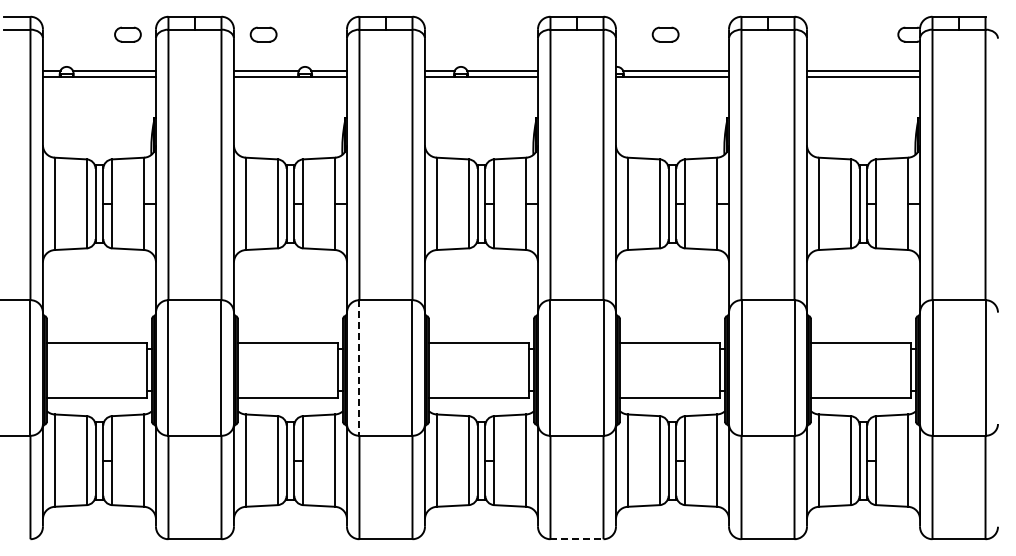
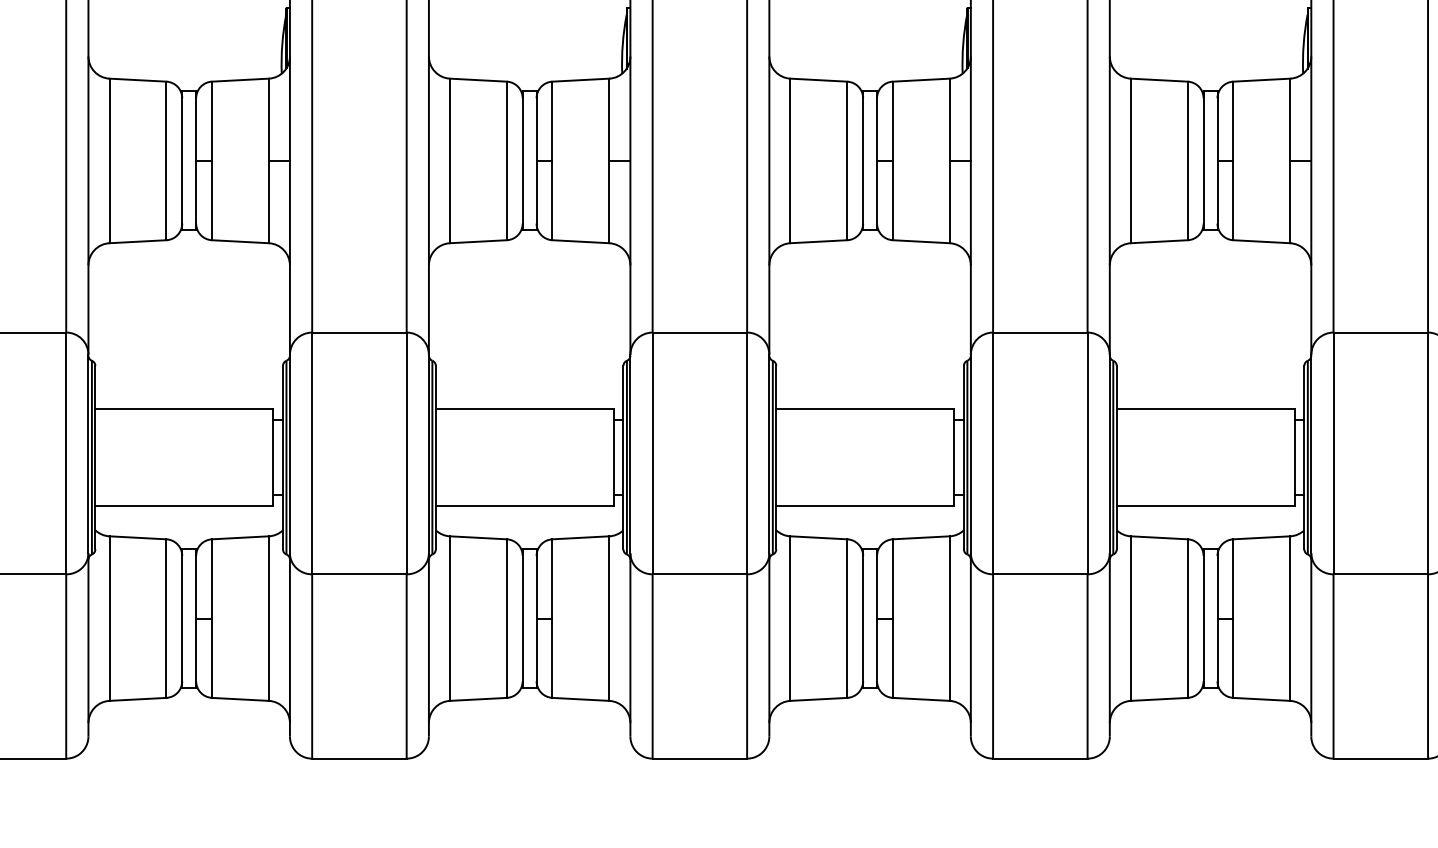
line: (359, 367) -> (312, 452), dashed -> solid
line: (576, 539) -> (699, 759), dashed -> solid

